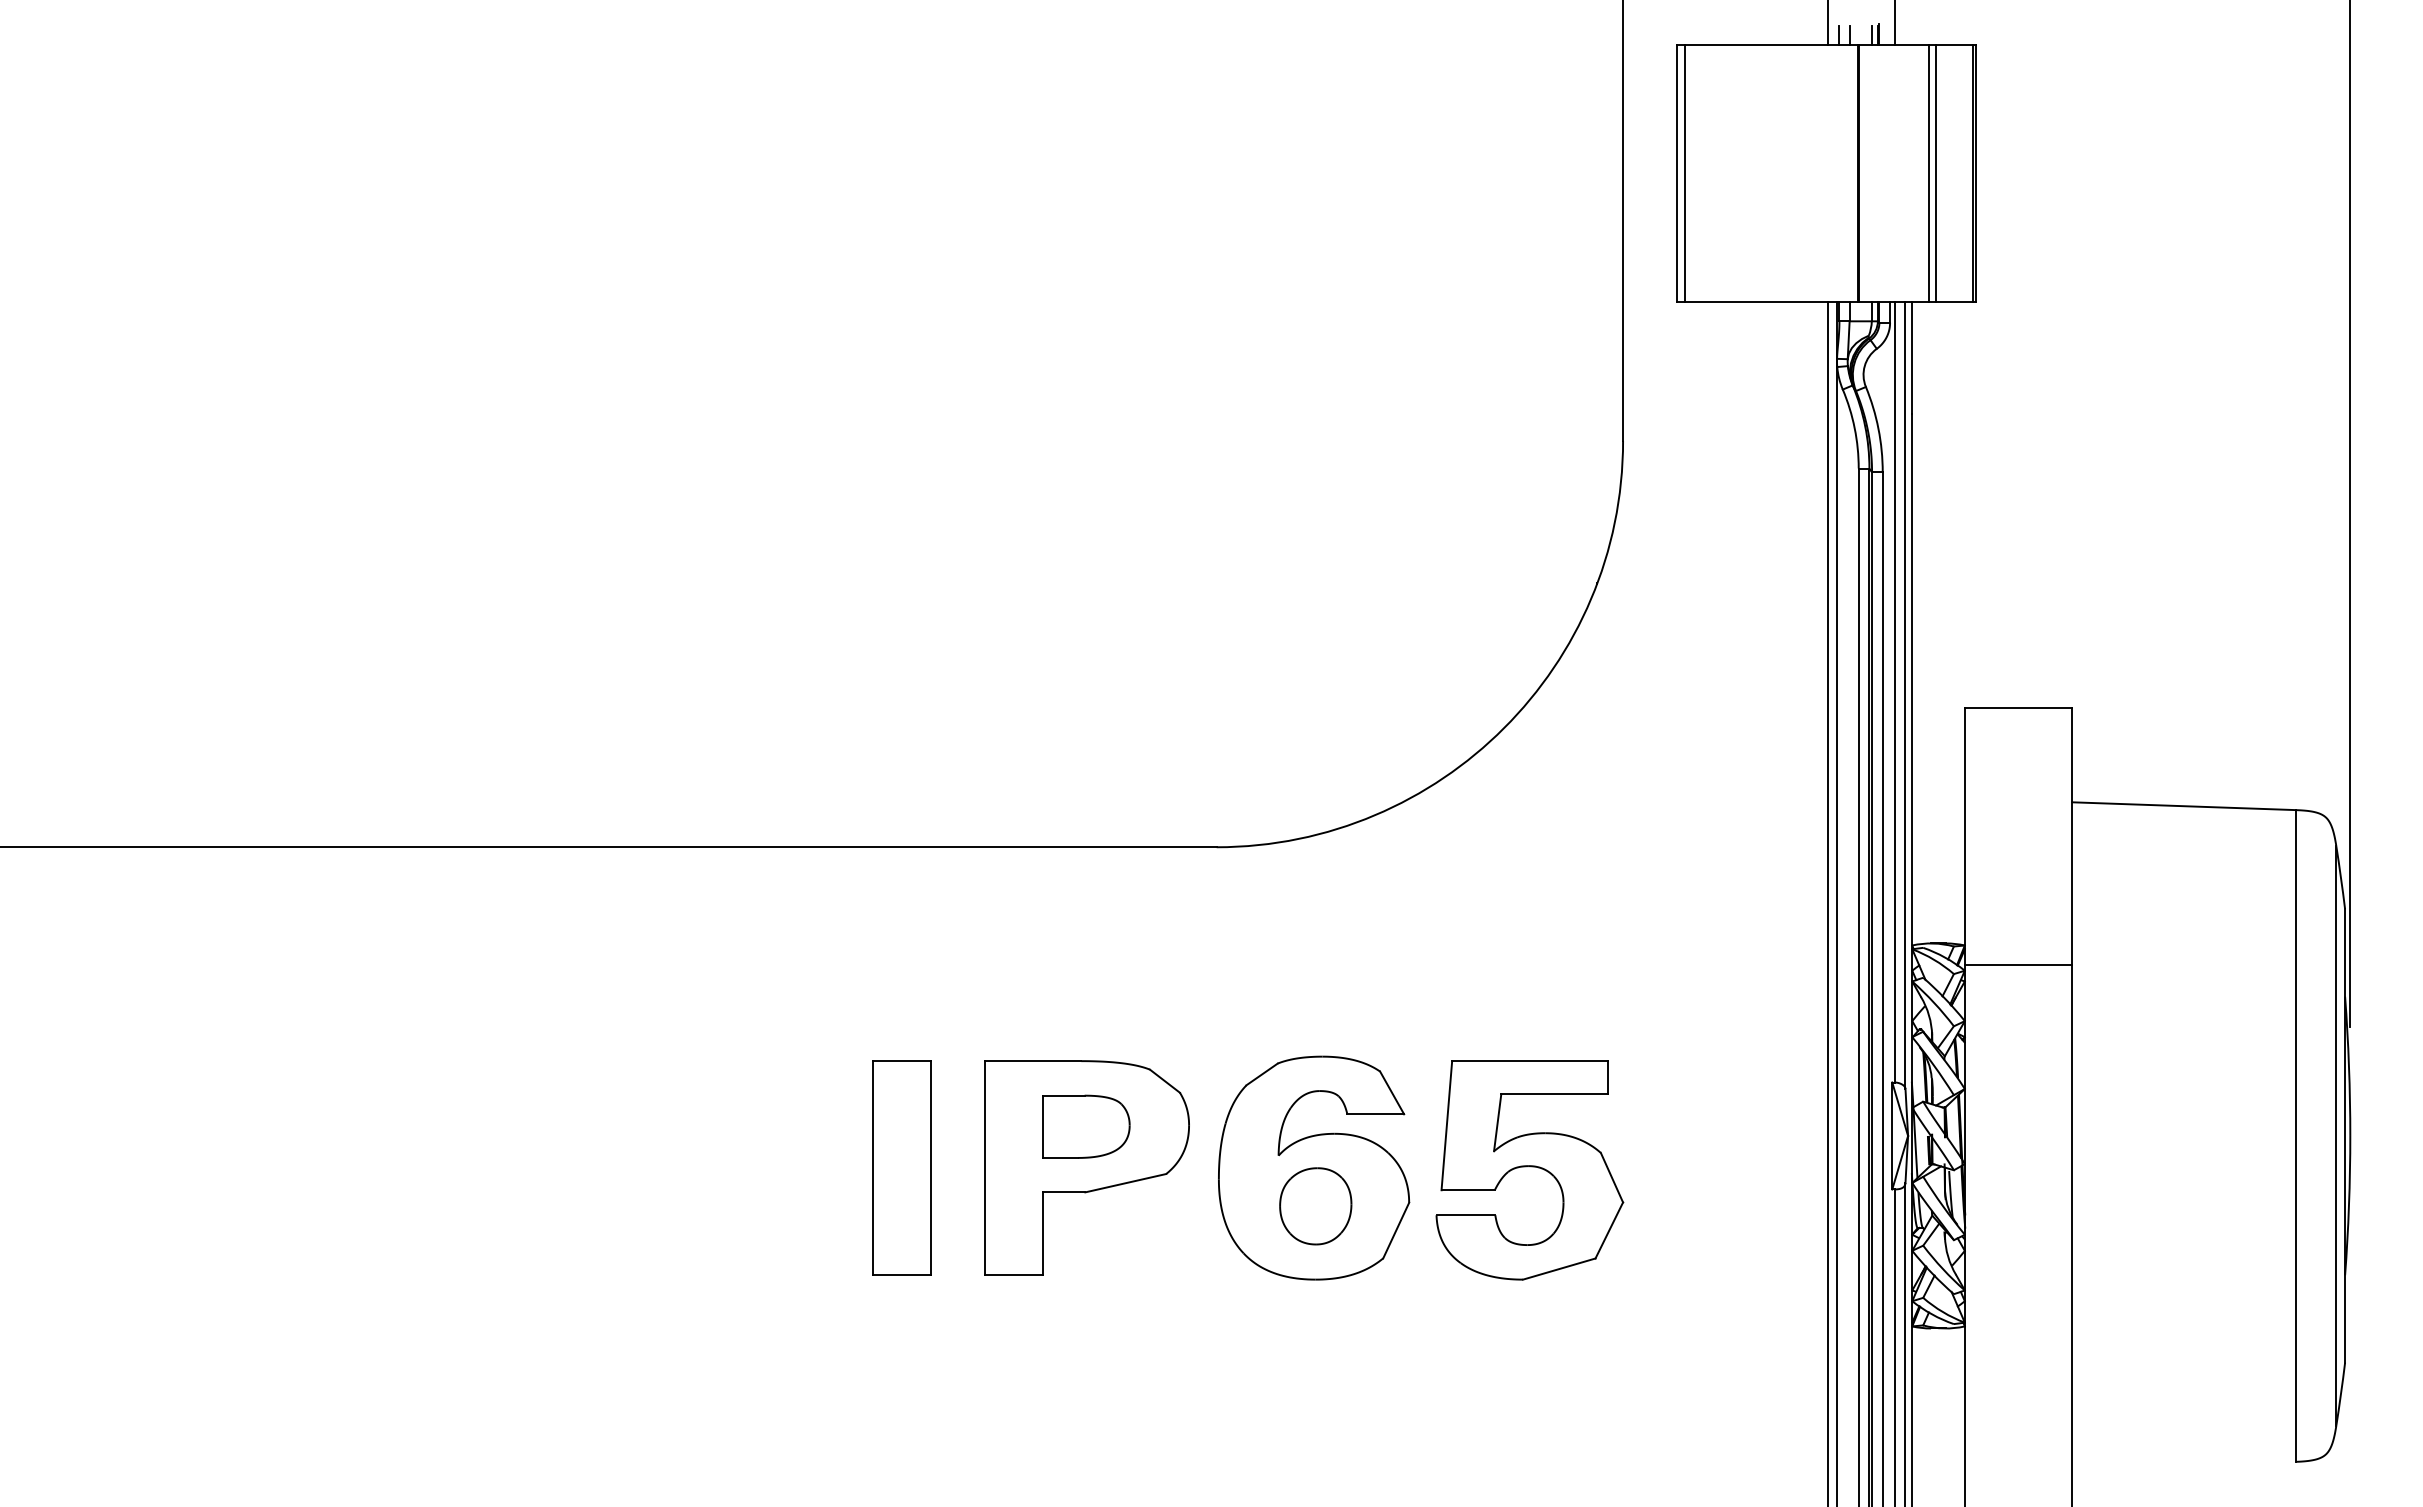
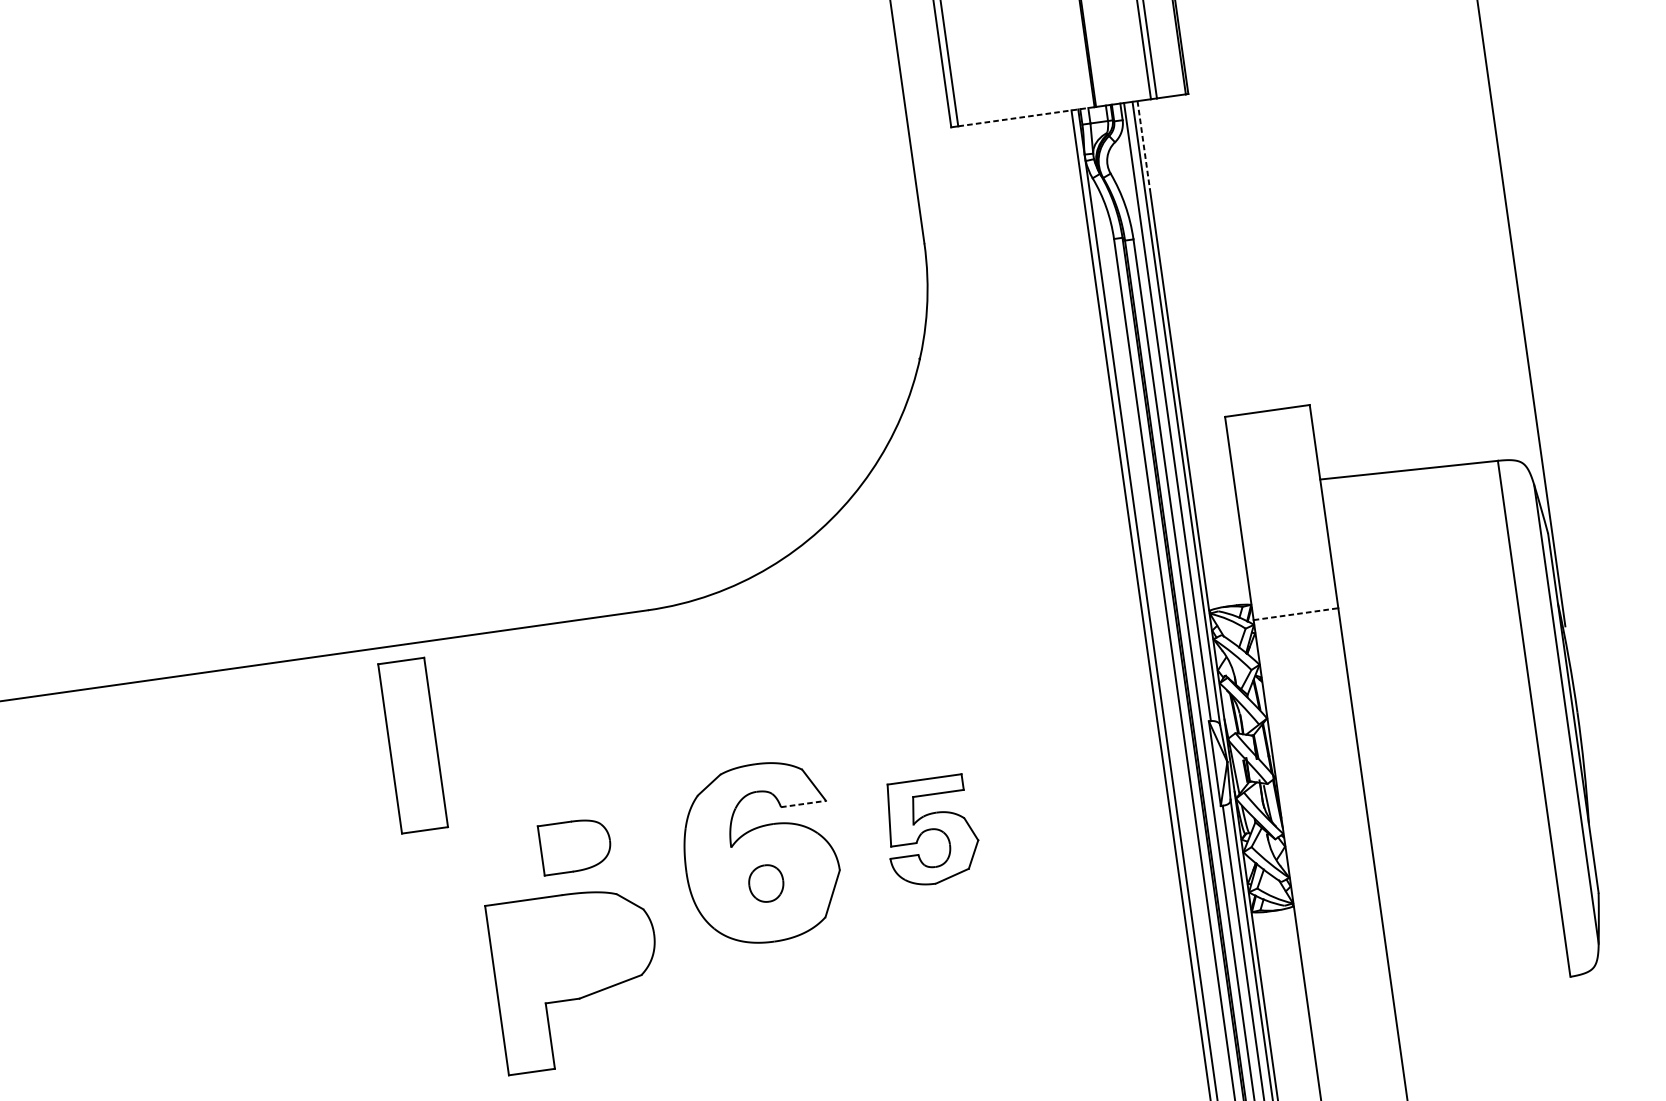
line: (1770, 301) -> (1025, 116), solid -> dashed
line: (1911, 357) -> (1143, 145), solid -> dashed
line: (2019, 964) -> (1296, 613), solid -> dashed
line: (1376, 1114) -> (804, 804), solid -> dashed
part: (901, 1167) -> (412, 745), moved
part: (1086, 1167) -> (577, 978), moved
part: (1529, 1170) -> (931, 831), size x0.6
part: (1315, 1206) -> (766, 883), size x0.6

